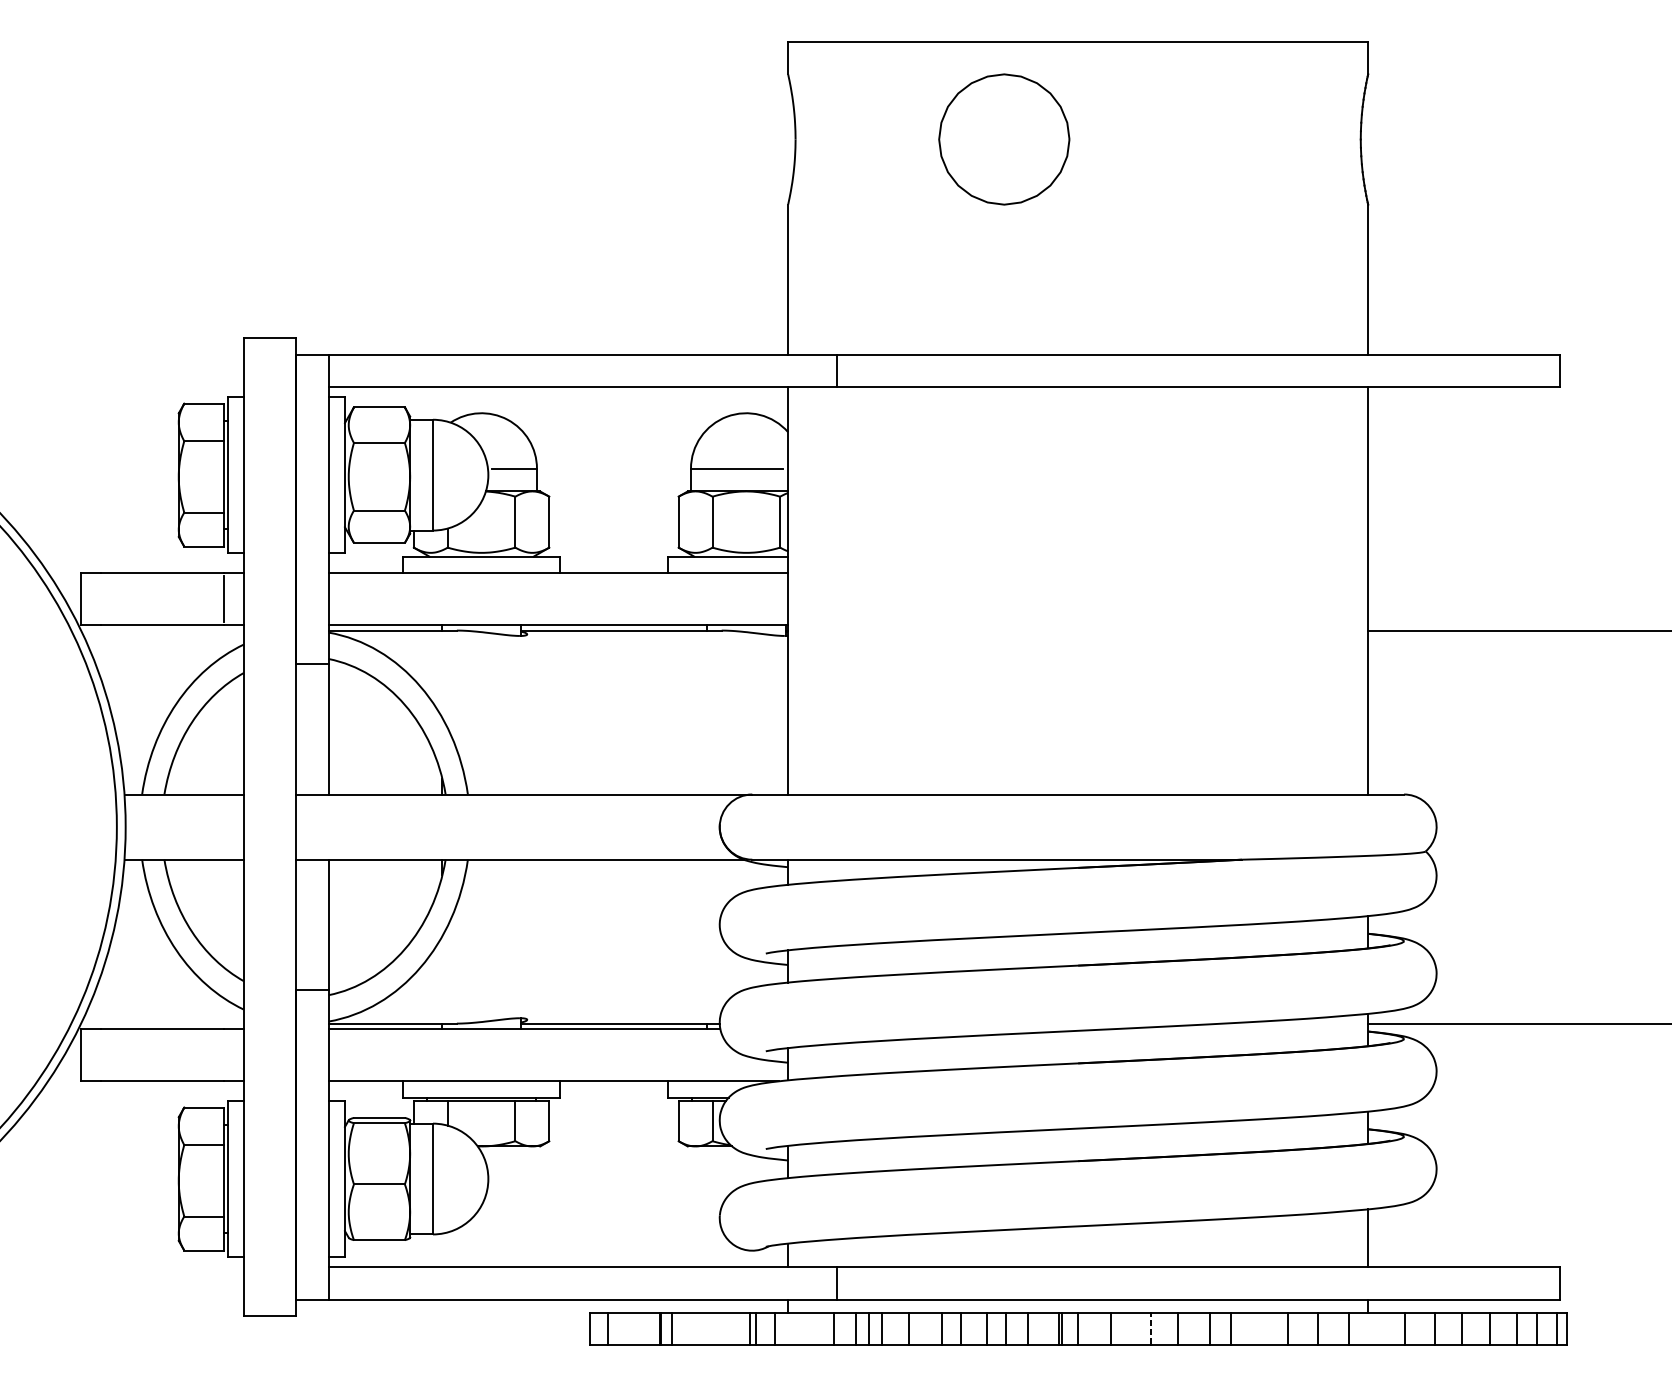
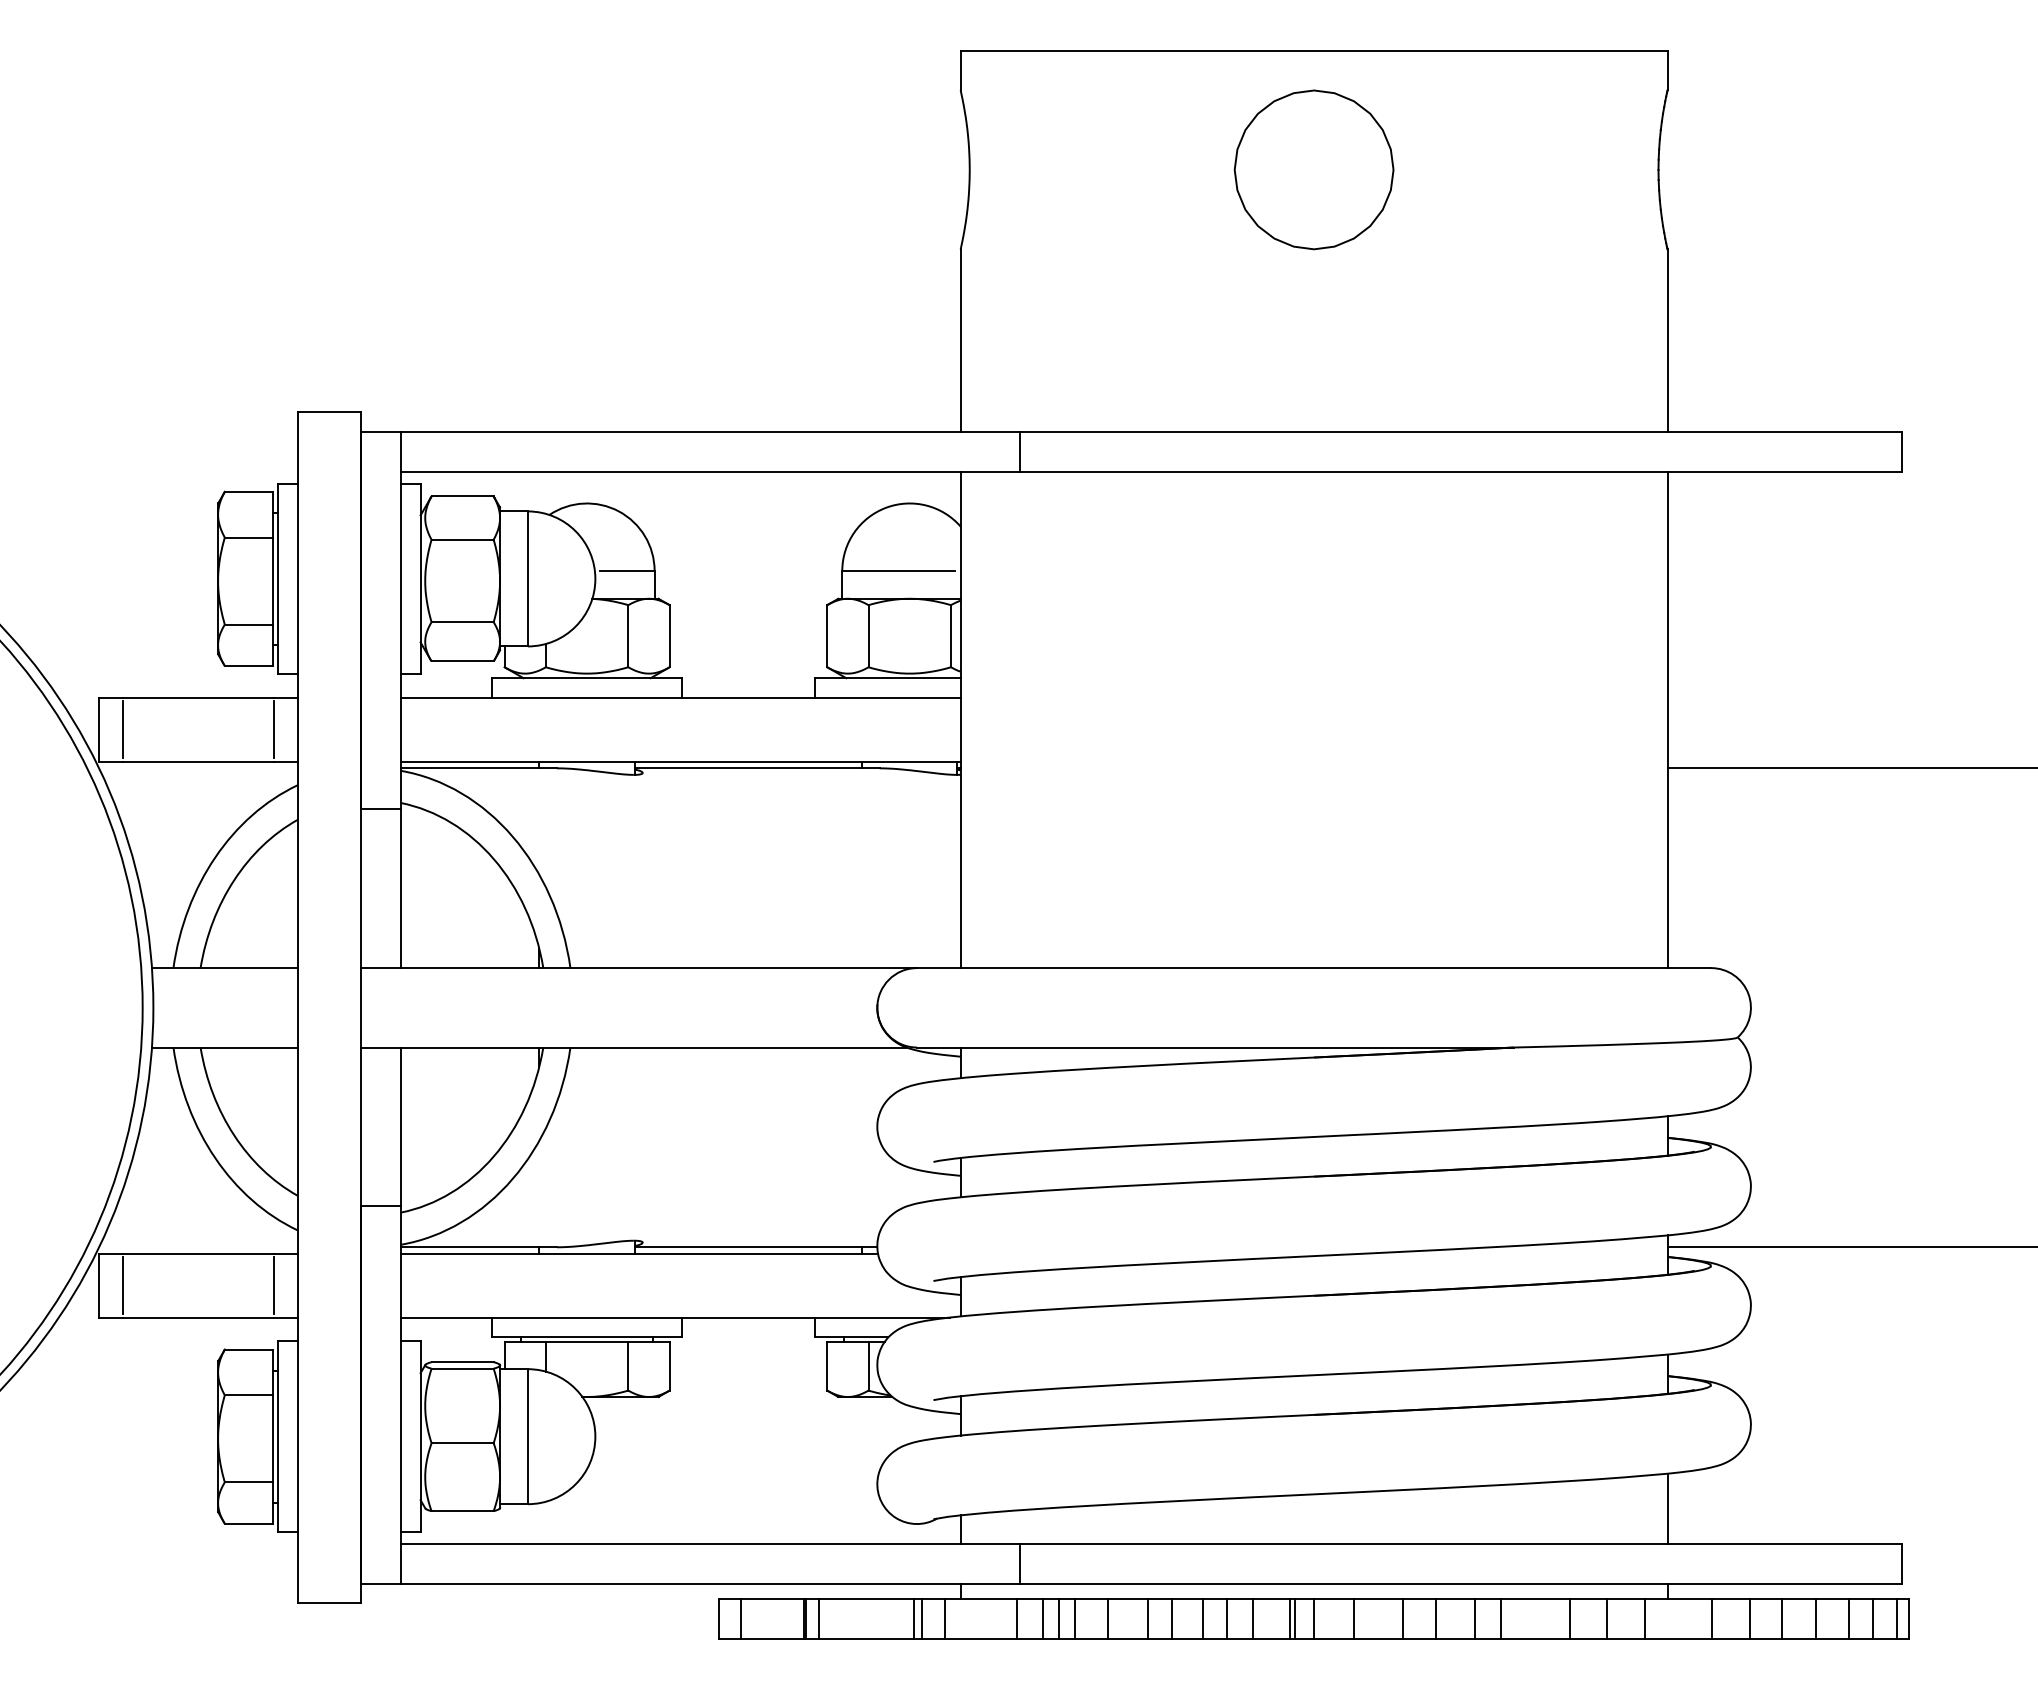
part: (1003, 139) -> (1313, 169), moved
line: (100, 598) -> (122, 729), added
line: (100, 1054) -> (122, 1285), added
line: (224, 1054) -> (273, 1285), added
line: (1150, 1329) -> (1402, 1619), dashed -> solid

